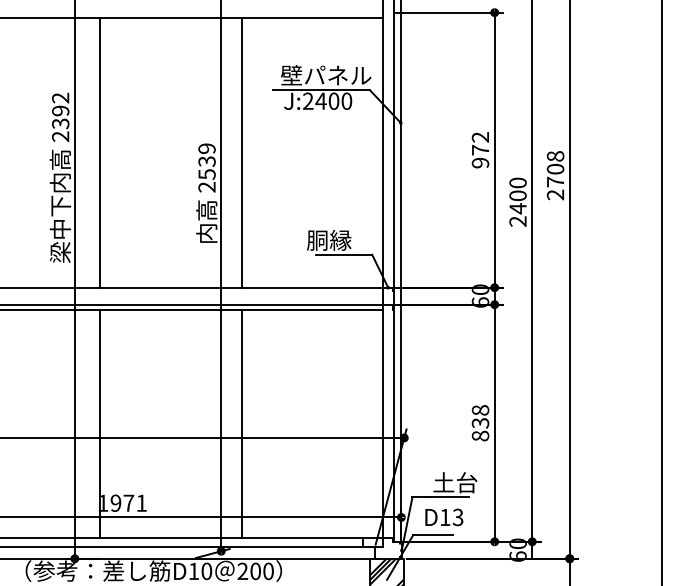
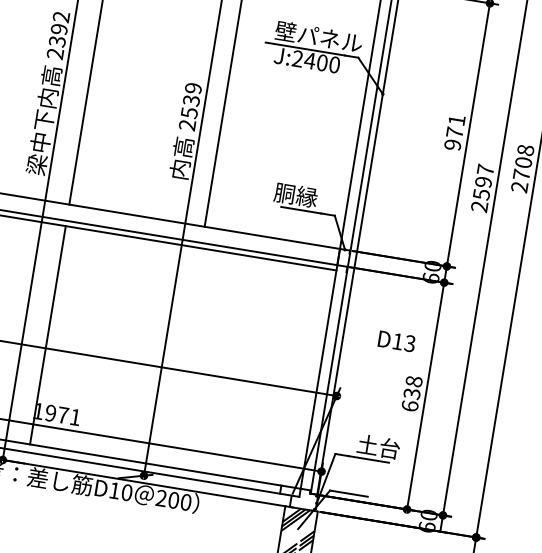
text: (479, 137) -> (455, 120), 972 -> 971
text: (517, 195) -> (483, 181), 2400 -> 2597
line: (241, 424) -> (183, 357), removed
text: (480, 435) -> (410, 405), 838 -> 638
text: (444, 517) -> (397, 341), moved

